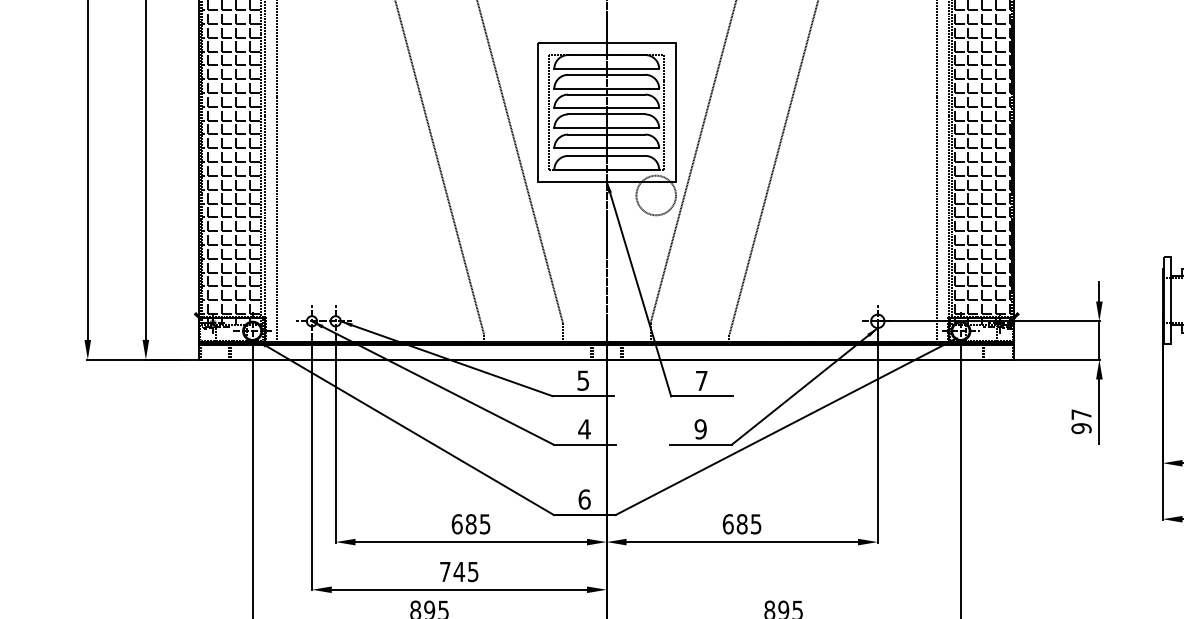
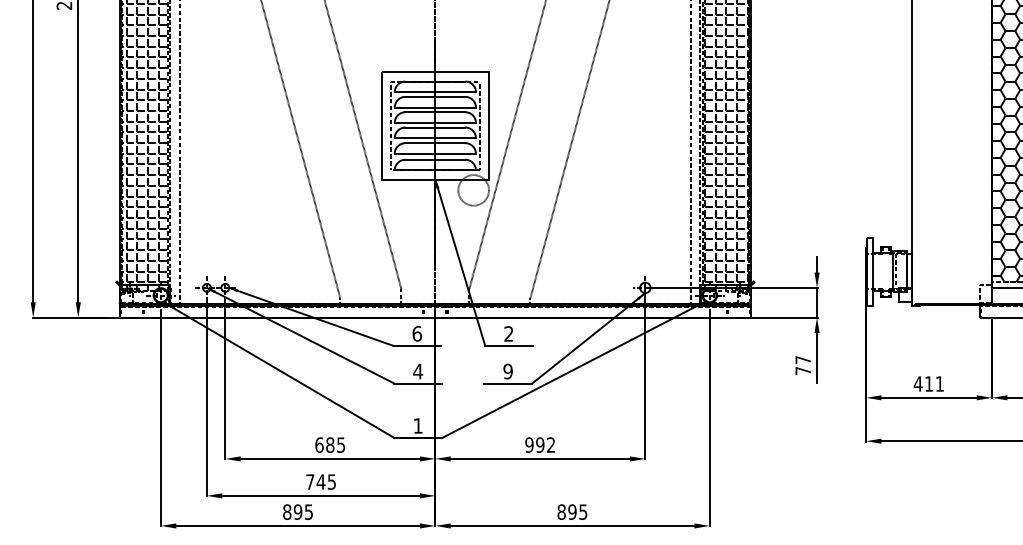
text: (582, 380) -> (416, 333), 5 -> 6
text: (701, 380) -> (508, 333), 7 -> 2
text: (1081, 427) -> (803, 370), 97 -> 77
text: (583, 498) -> (417, 425), 6 -> 1
text: (741, 523) -> (539, 444), 685 -> 992

